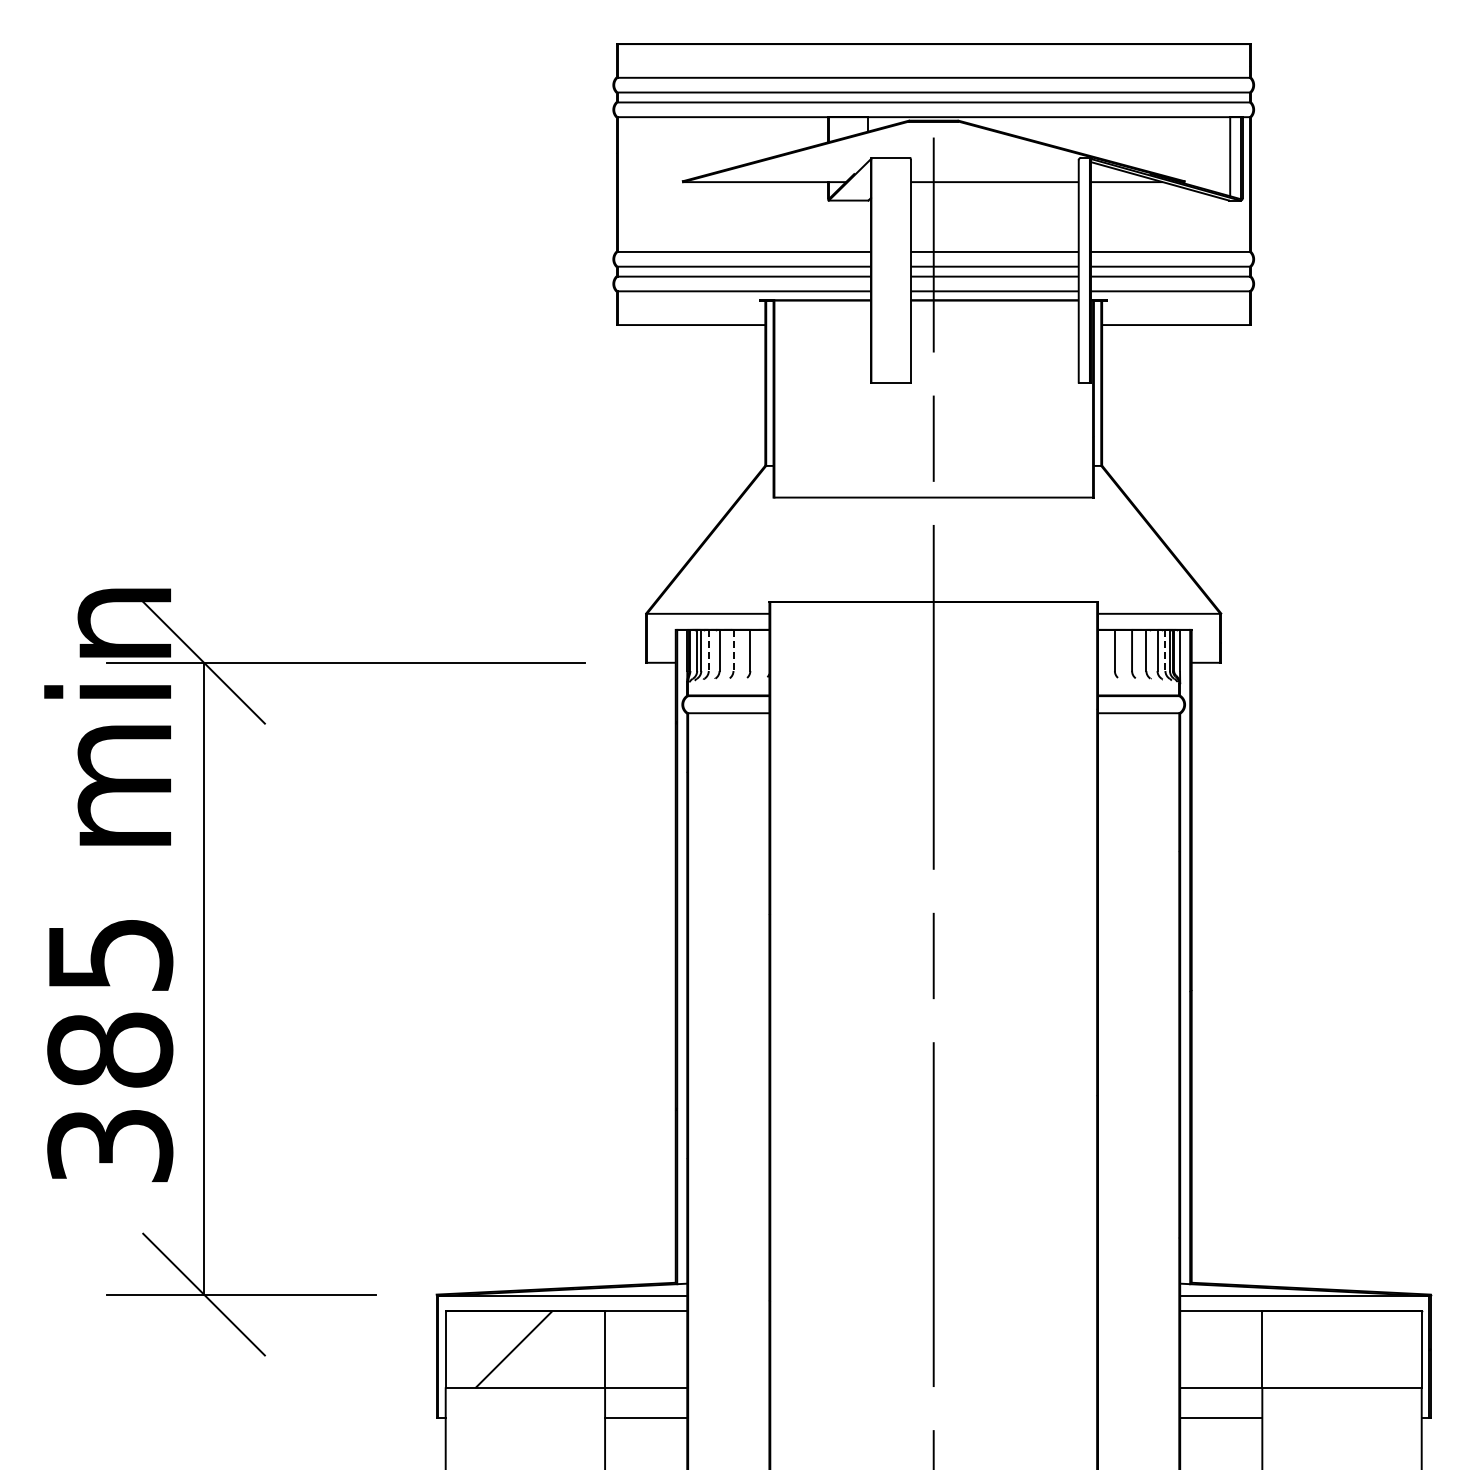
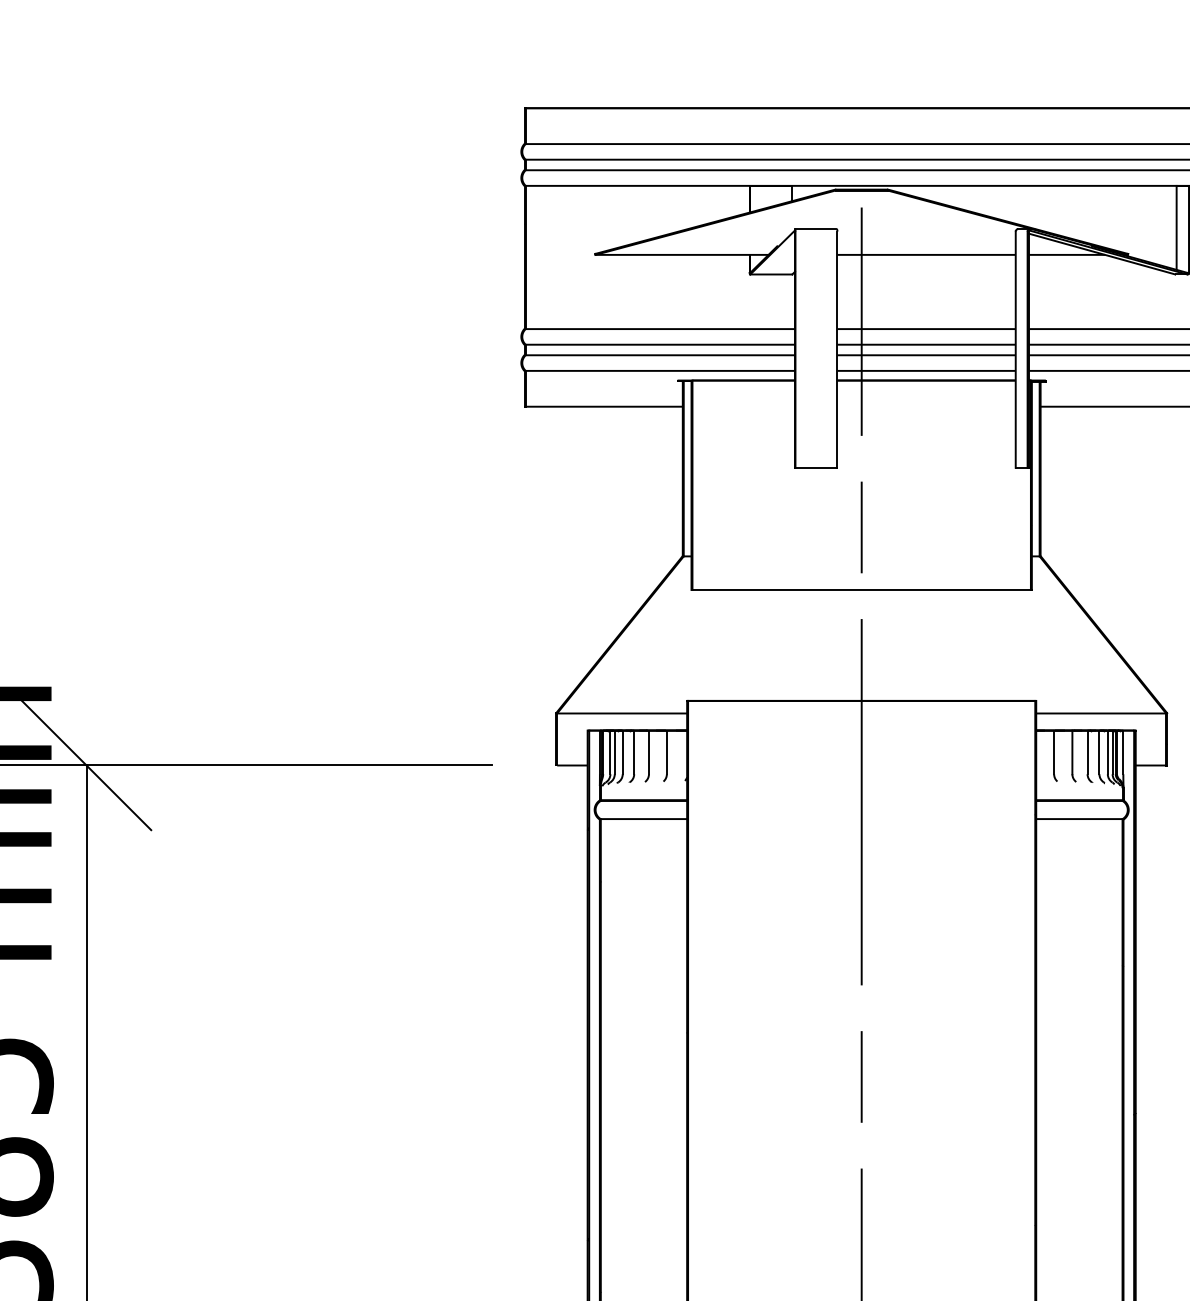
line: (708, 650) -> (622, 752), dashed -> solid
line: (733, 650) -> (648, 752), dashed -> solid
line: (1165, 650) -> (1107, 752), dashed -> solid

